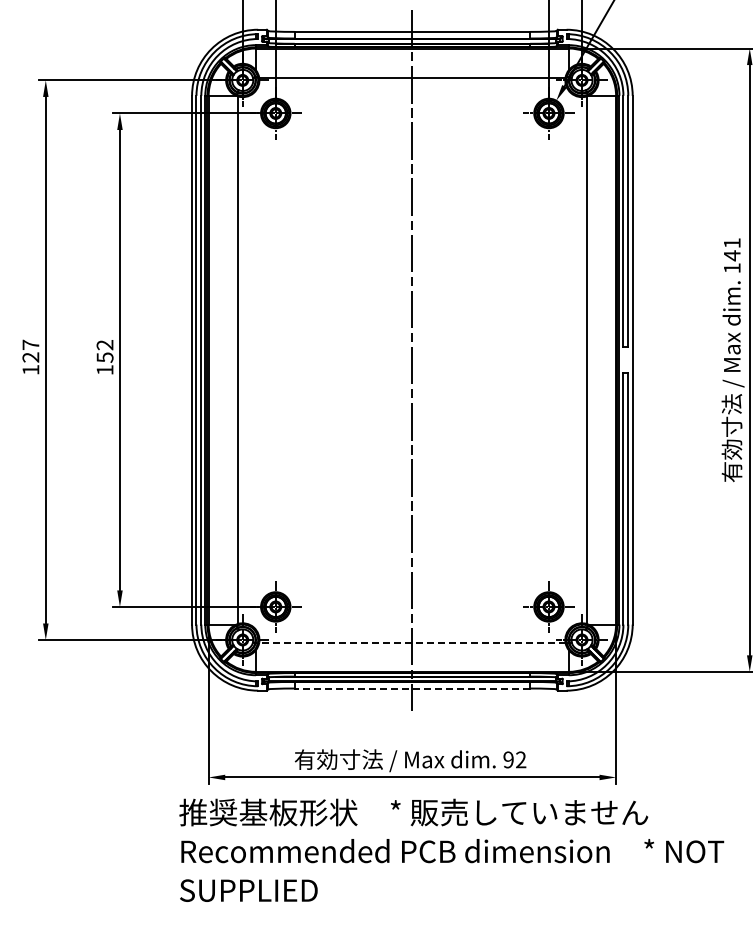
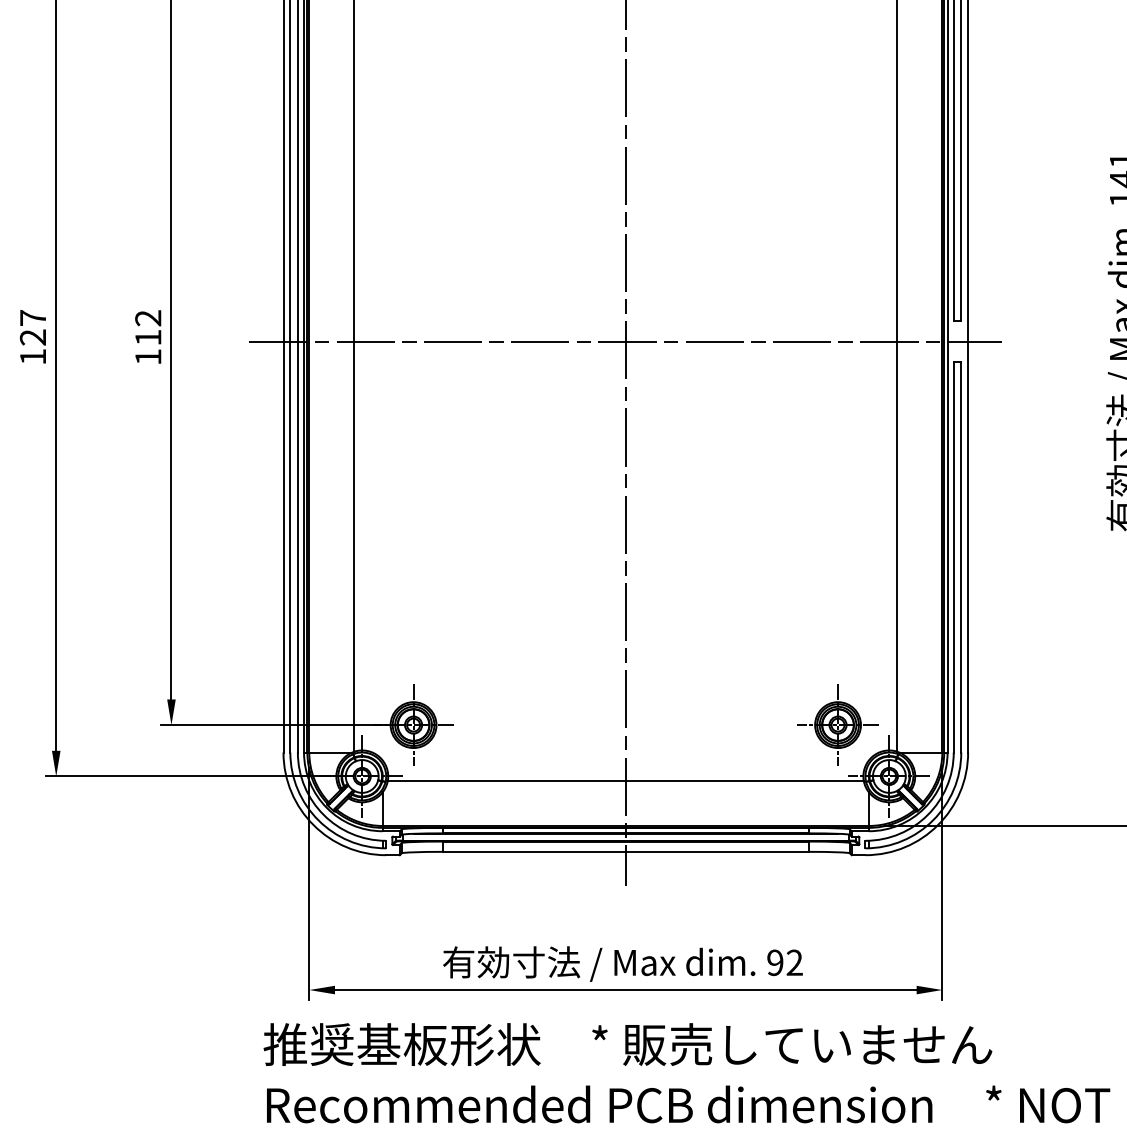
text: (104, 357) -> (147, 337), 152 -> 112
line: (412, 360) -> (625, 342), added
line: (411, 642) -> (624, 780), dashed -> solid
line: (412, 688) -> (625, 851), dashed -> solid

